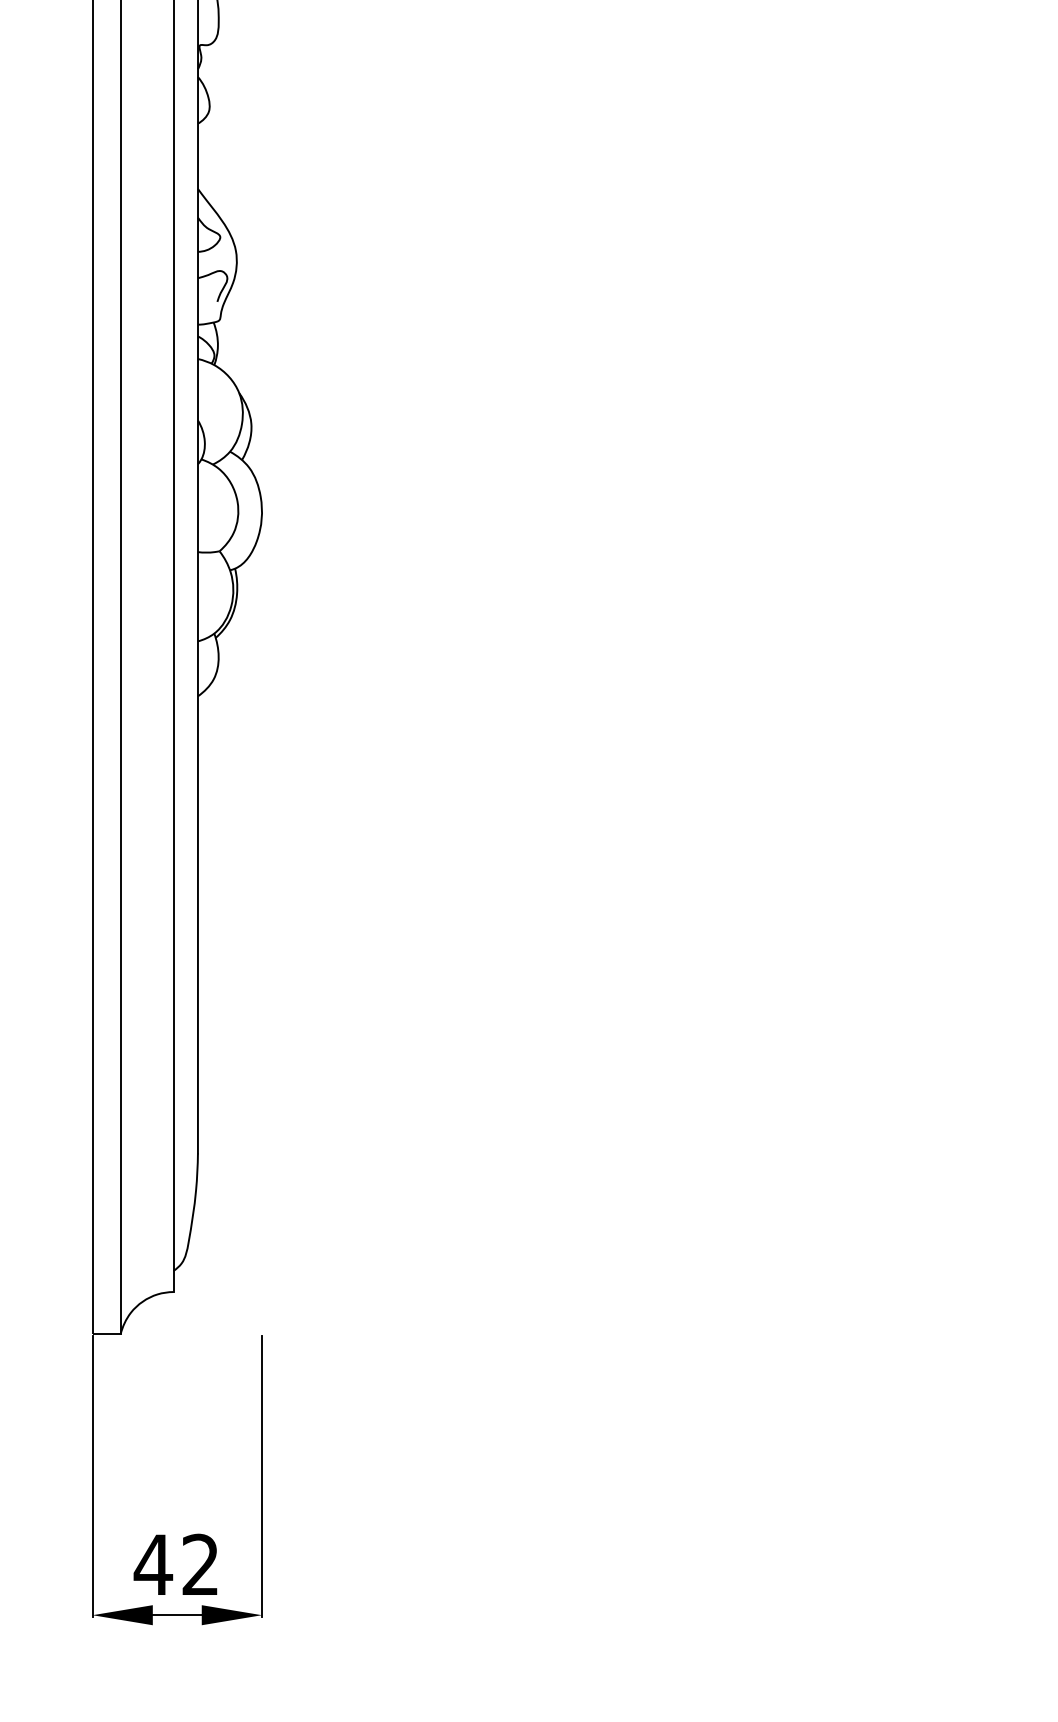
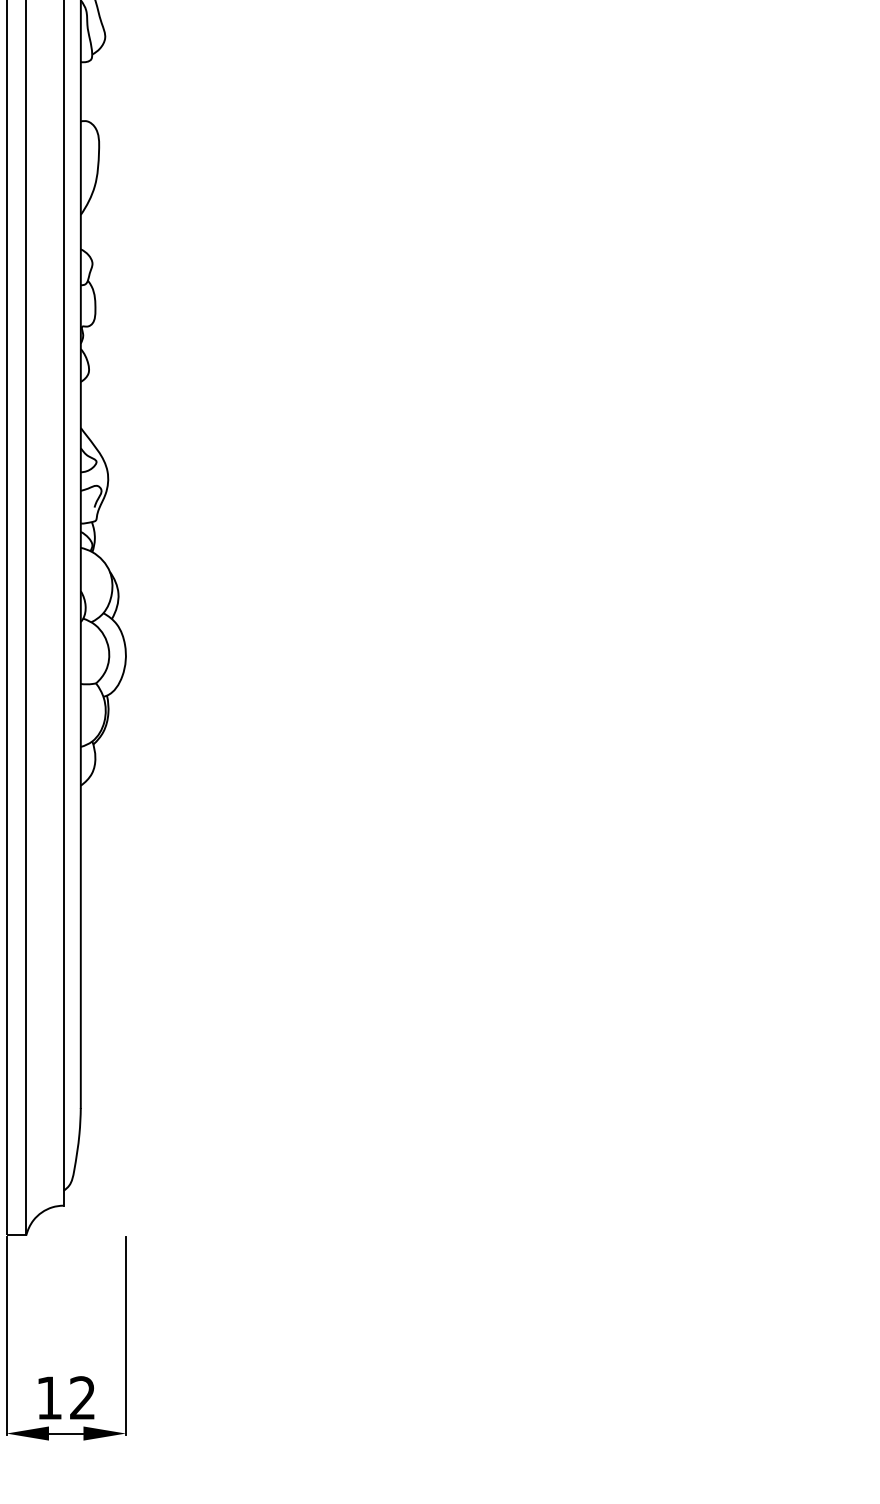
text: (153, 1564) -> (49, 1397), 42 -> 12

